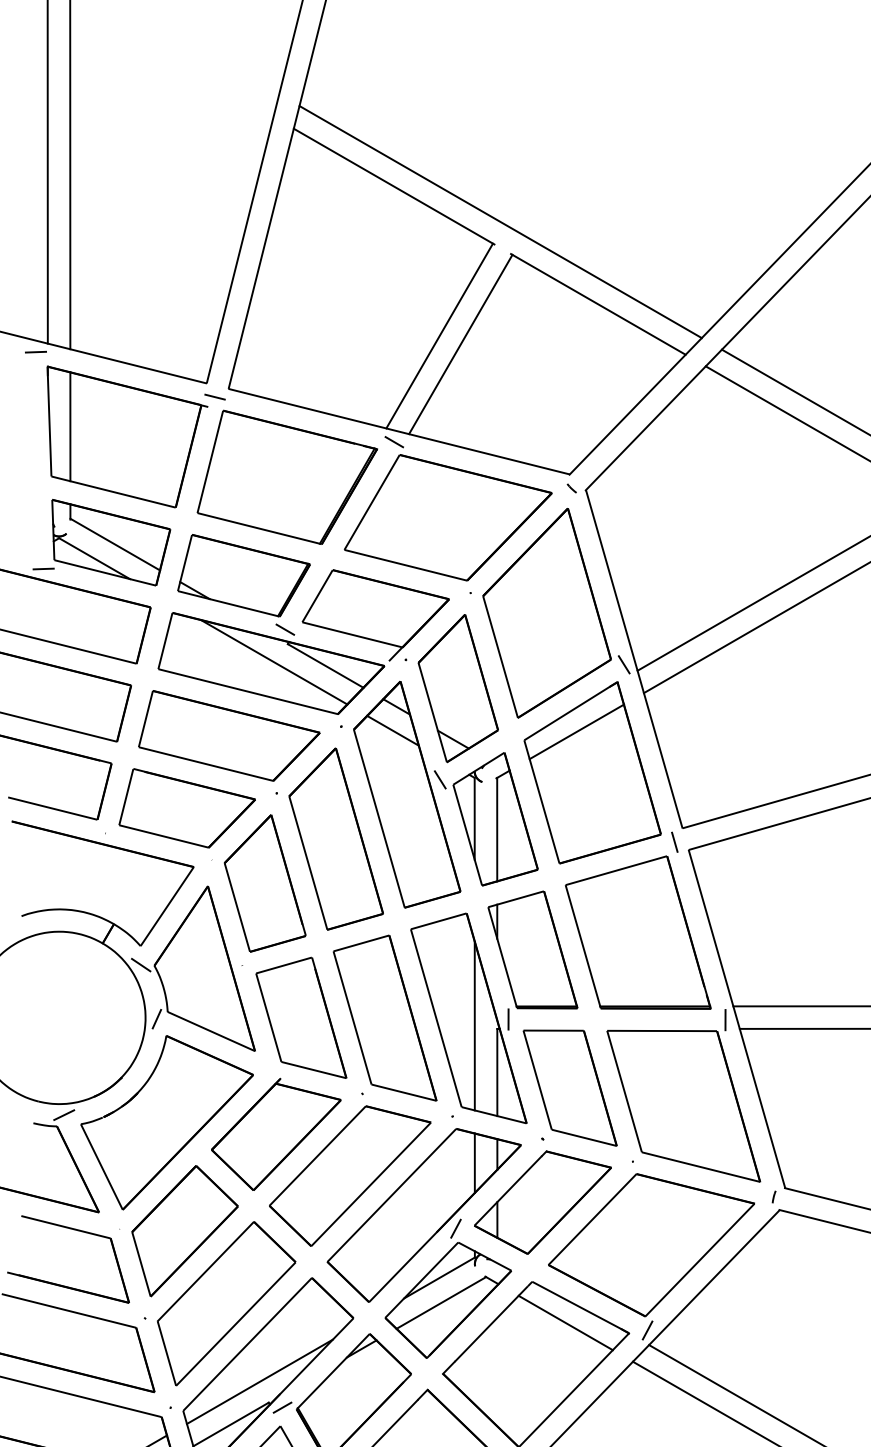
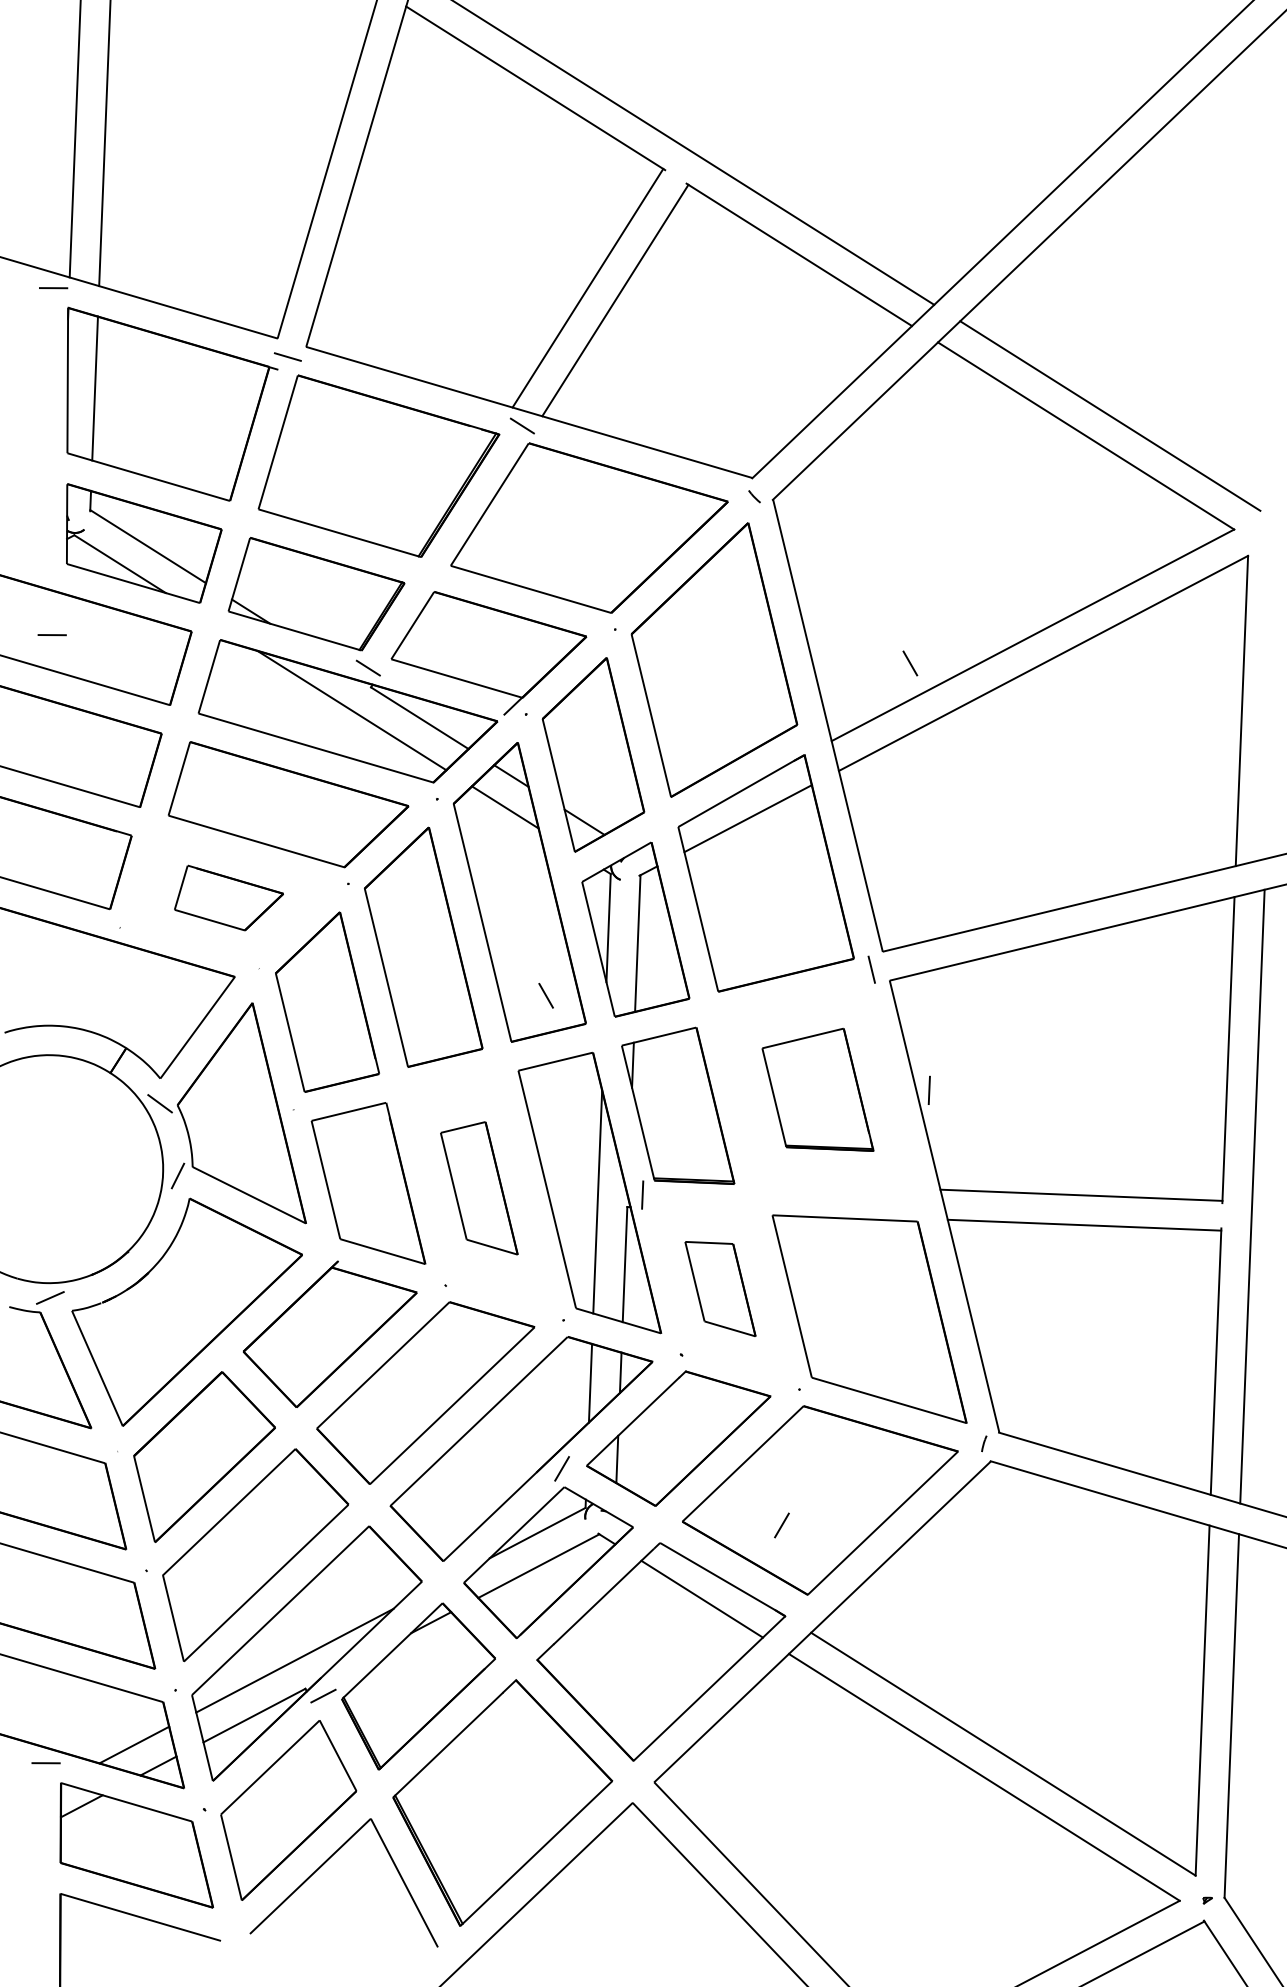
line: (43, 569) -> (51, 635), moved
line: (624, 664) -> (910, 663), moved
line: (439, 779) -> (545, 995), moved
part: (186, 807) -> (228, 897), size x0.6
part: (637, 934) -> (817, 1089), size x0.6
part: (385, 1019) -> (479, 1188), size x0.6
line: (724, 1019) -> (928, 1089), moved
part: (570, 1087) -> (720, 1288), size x0.6
line: (647, 1330) -> (781, 1525), moved

